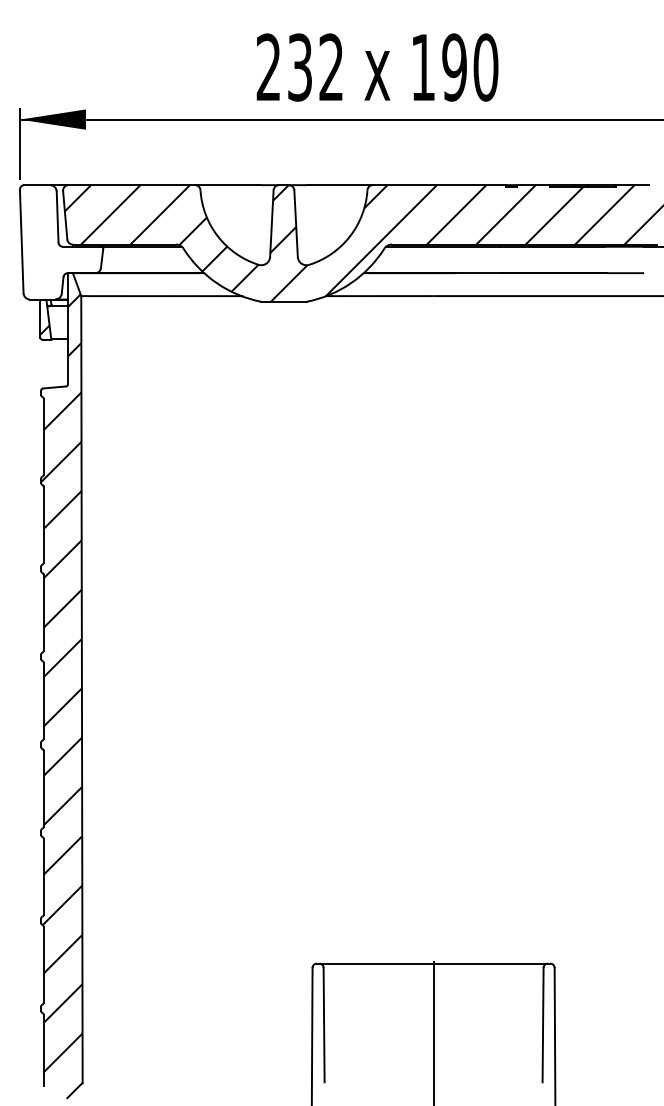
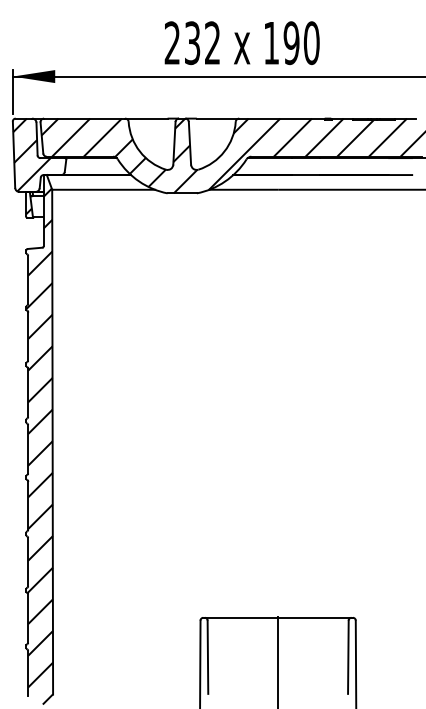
hatch: (48, 241) -> (31, 154), added

